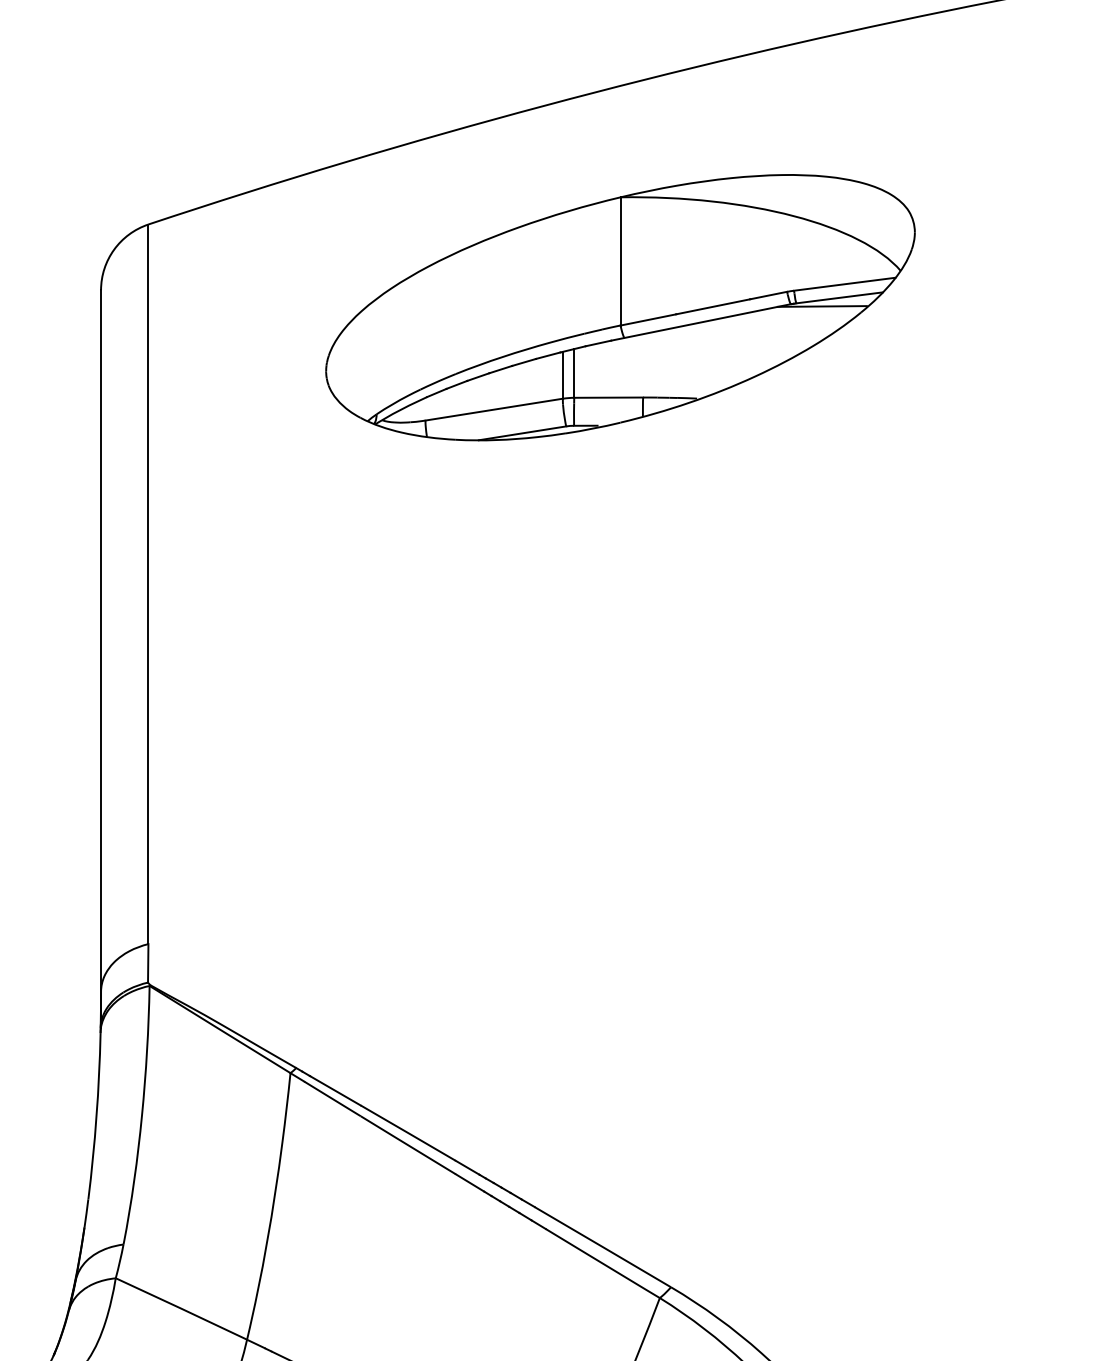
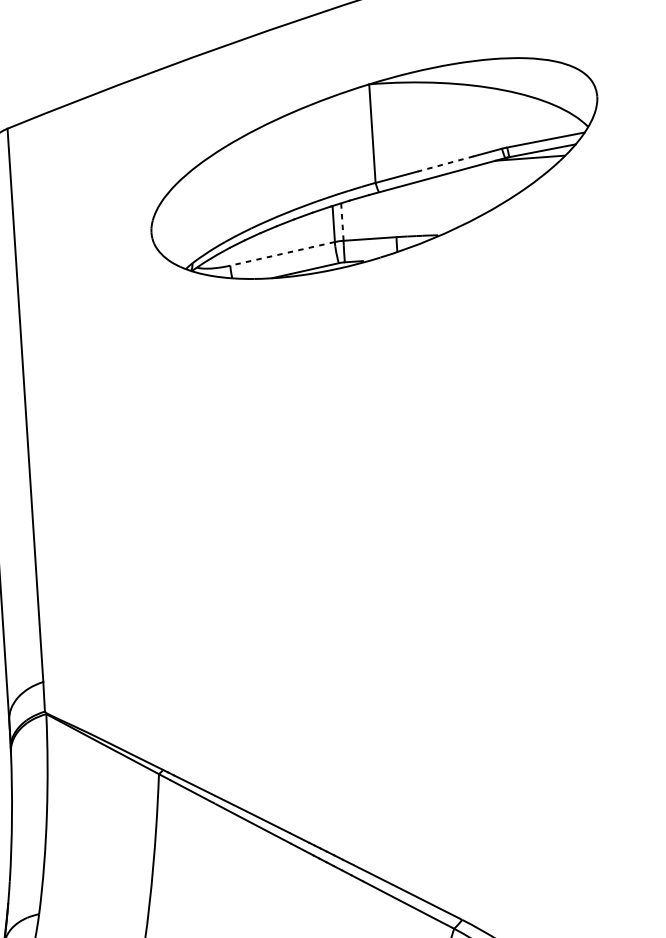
line: (713, 306) -> (446, 163), solid -> dashed
line: (574, 373) -> (342, 222), solid -> dashed
line: (494, 409) -> (282, 253), solid -> dashed

